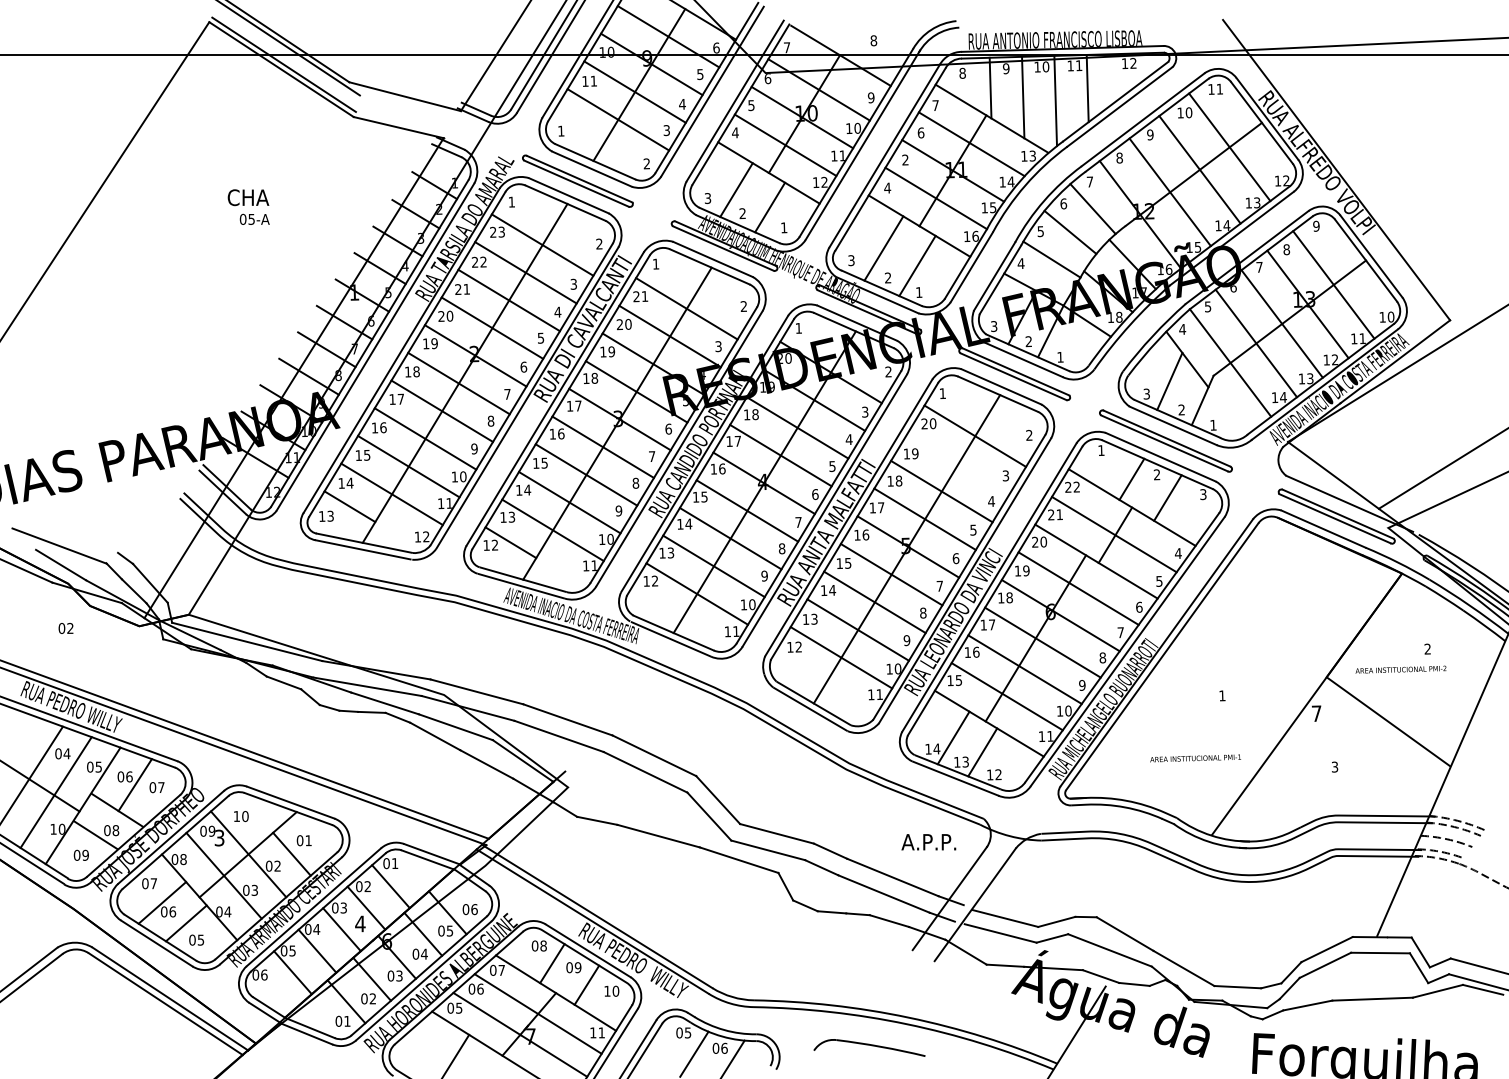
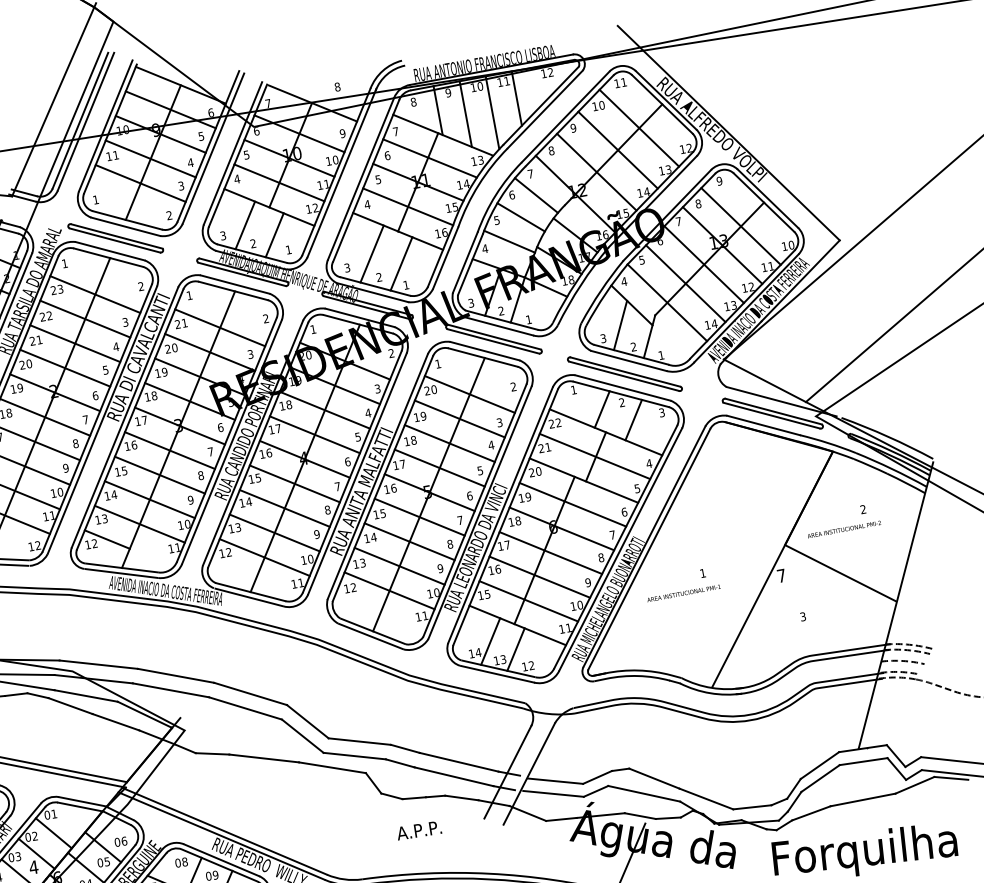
text: (905, 159) -> (378, 179), 2 -> 5
line: (958, 463) -> (459, 418), added
text: (1195, 758) -> (683, 593), moved
text: (928, 842) -> (418, 830), moved

